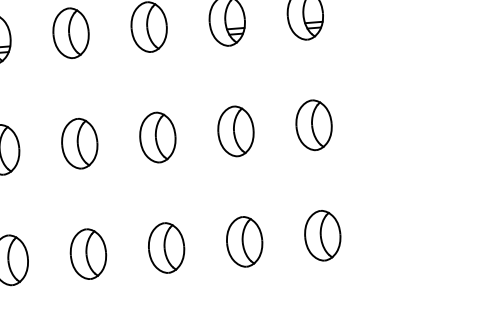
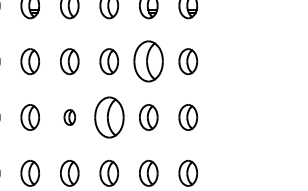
part: (235, 131) -> (148, 61), size x1.6
part: (165, 248) -> (108, 117), size x1.6
part: (87, 254) -> (69, 117), size x0.6

